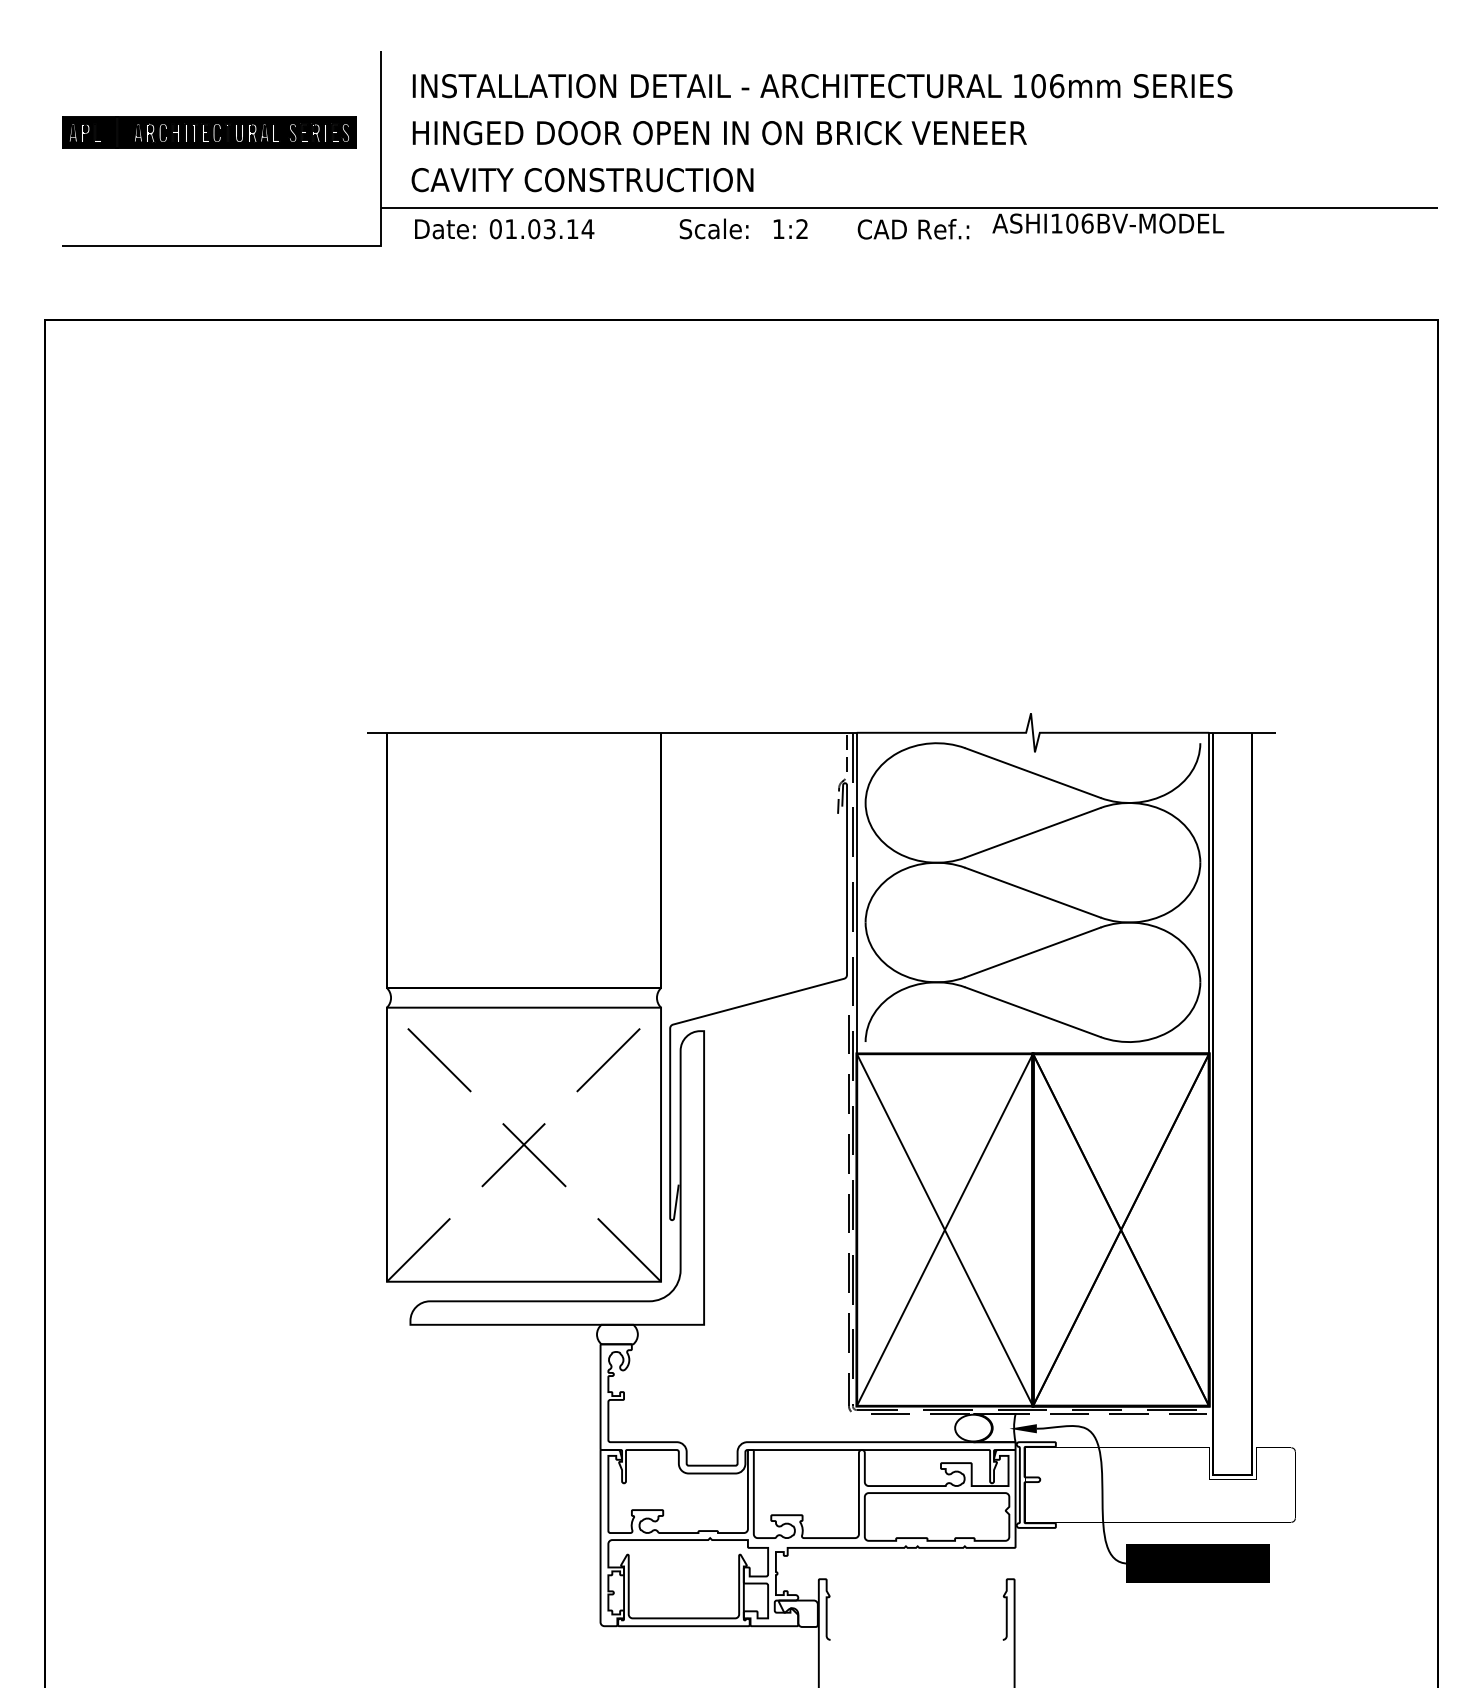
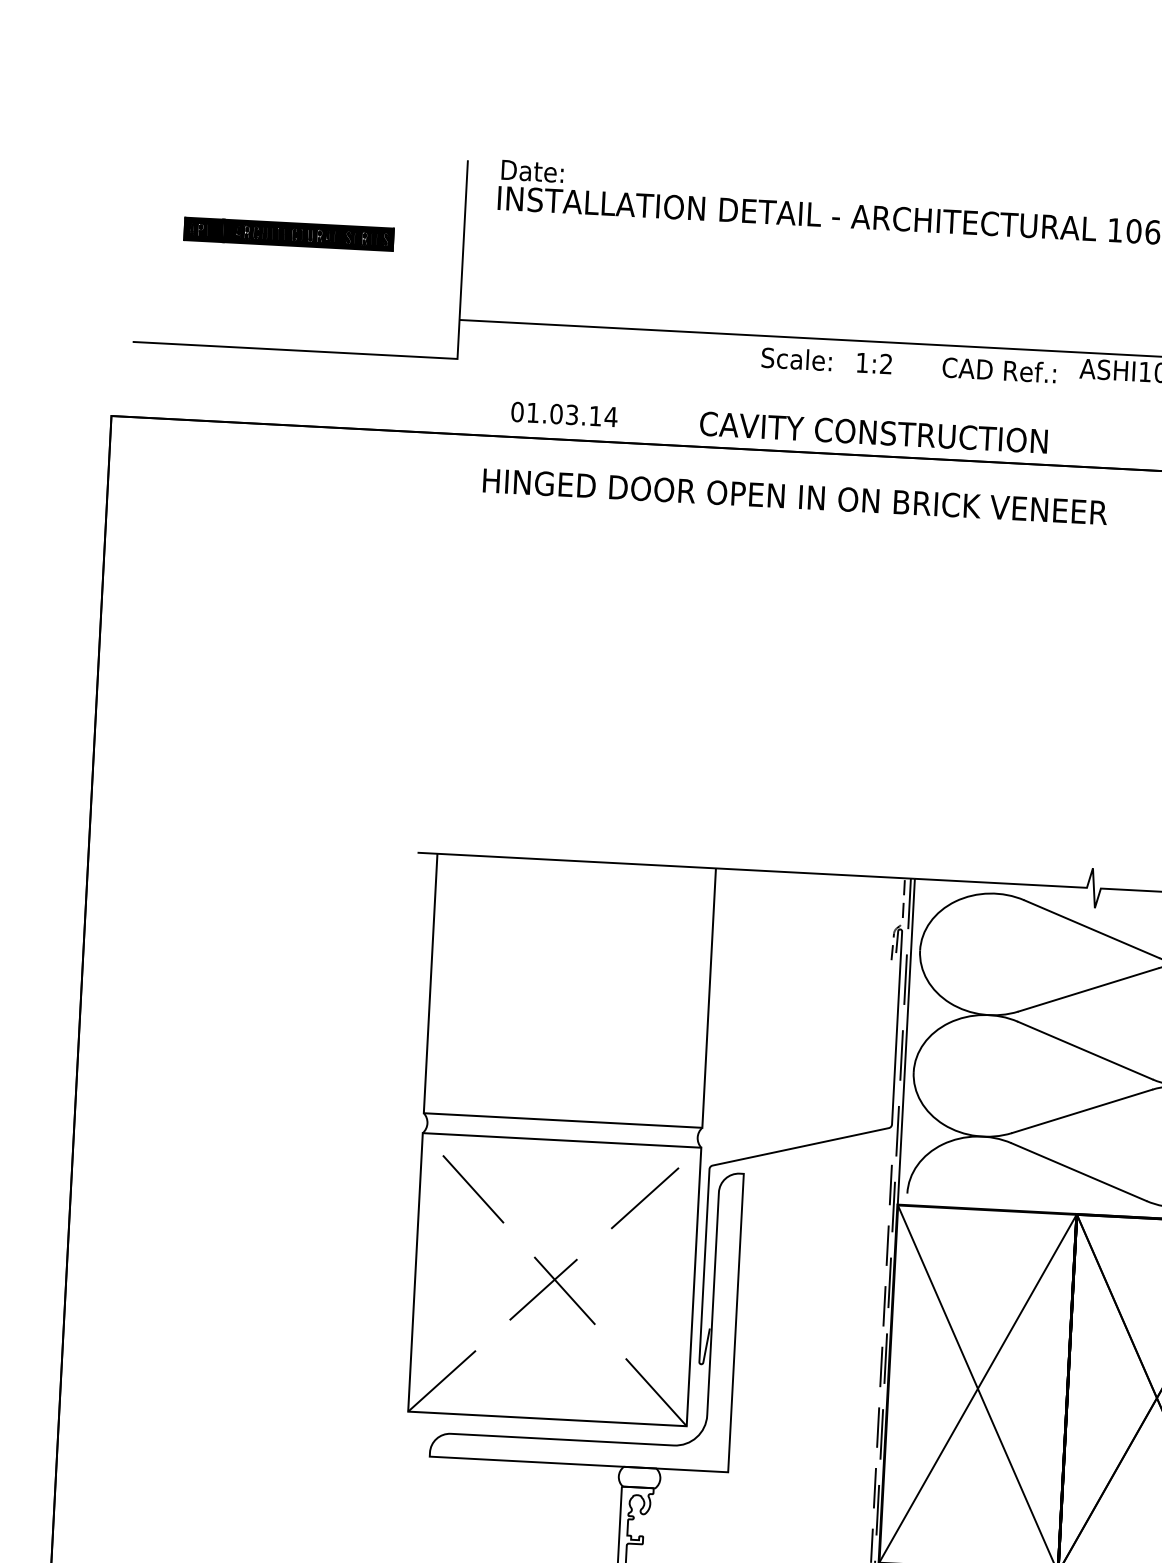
part: (209, 132) -> (289, 234), size x0.7
text: (719, 133) -> (794, 497), moved
text: (582, 180) -> (873, 433), moved
text: (445, 229) -> (532, 171), moved
text: (541, 229) -> (563, 414), moved

